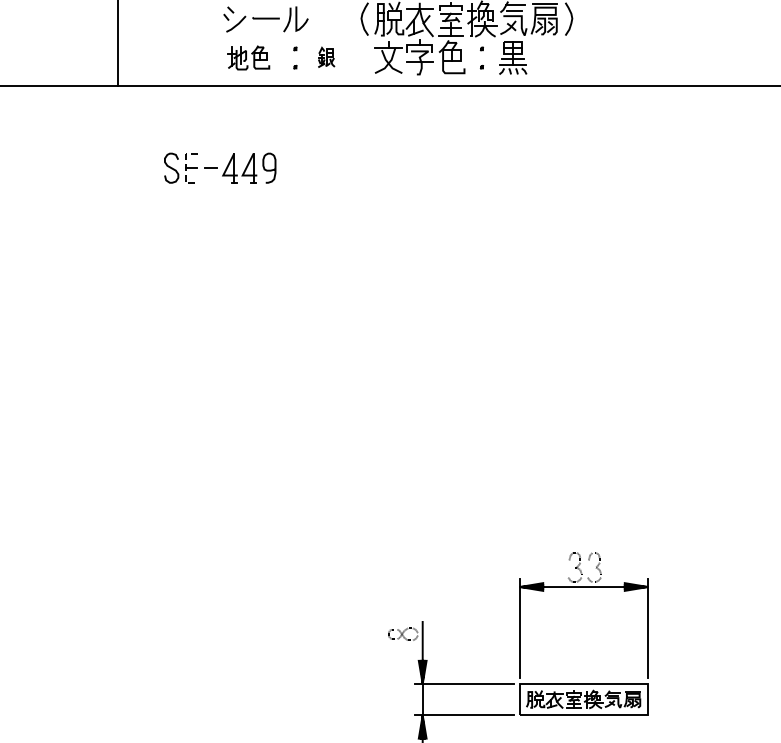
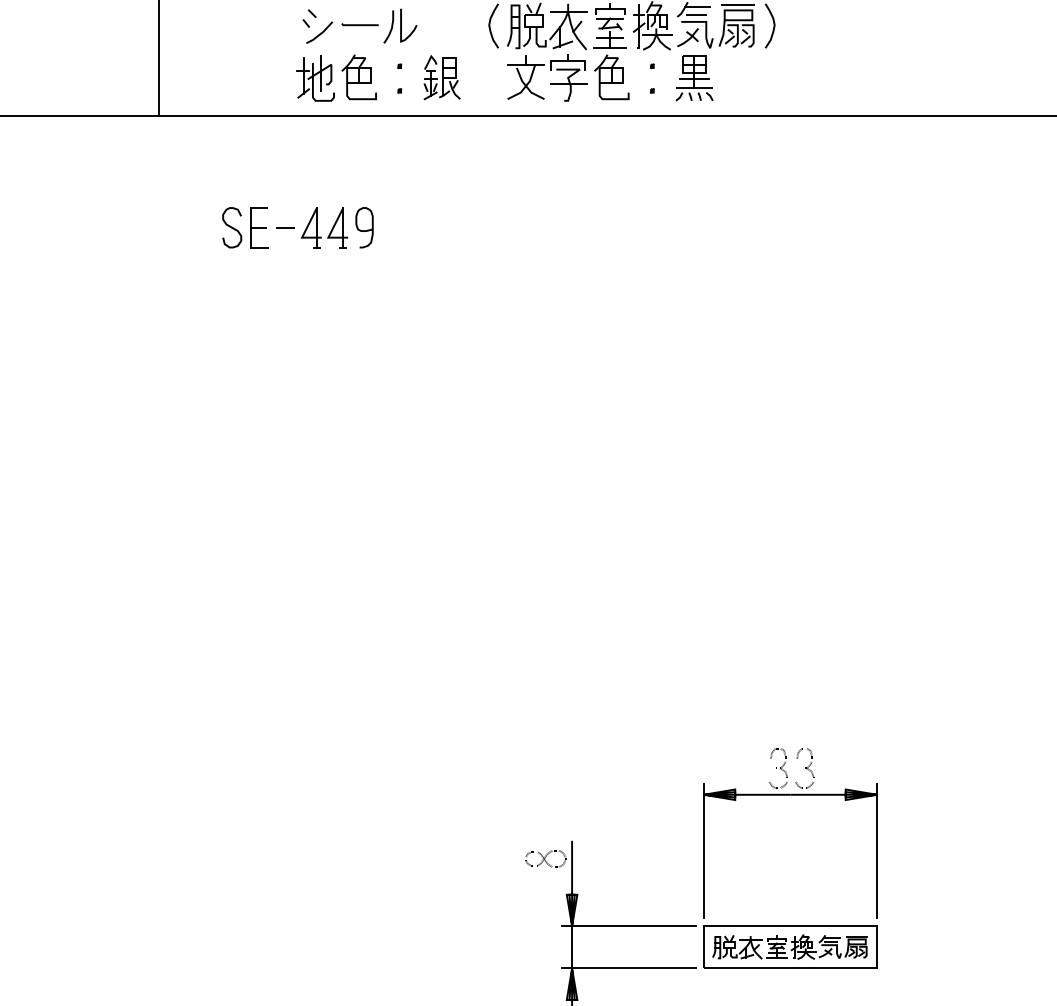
part: (248, 57) -> (336, 77), size x1.43
part: (326, 57) -> (441, 77), size x1.67
line: (185, 169) -> (250, 229), dashed -> solid

